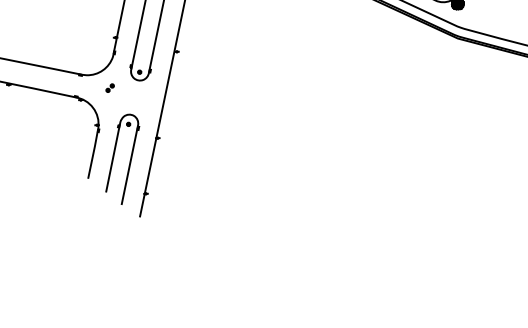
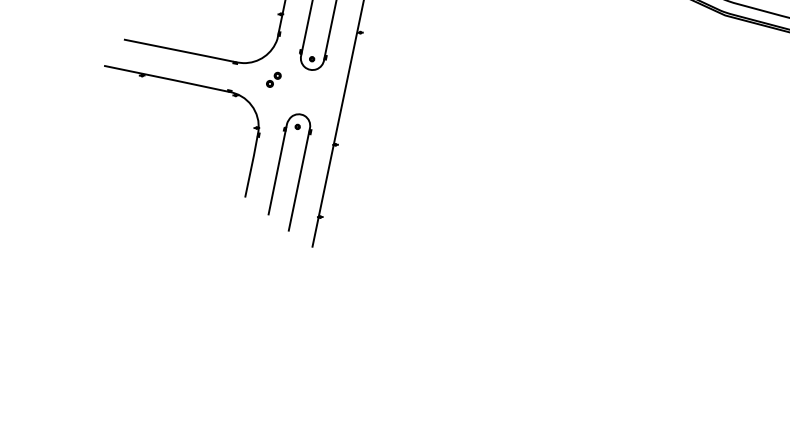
part: (109, 87) -> (273, 79), size x1.4

